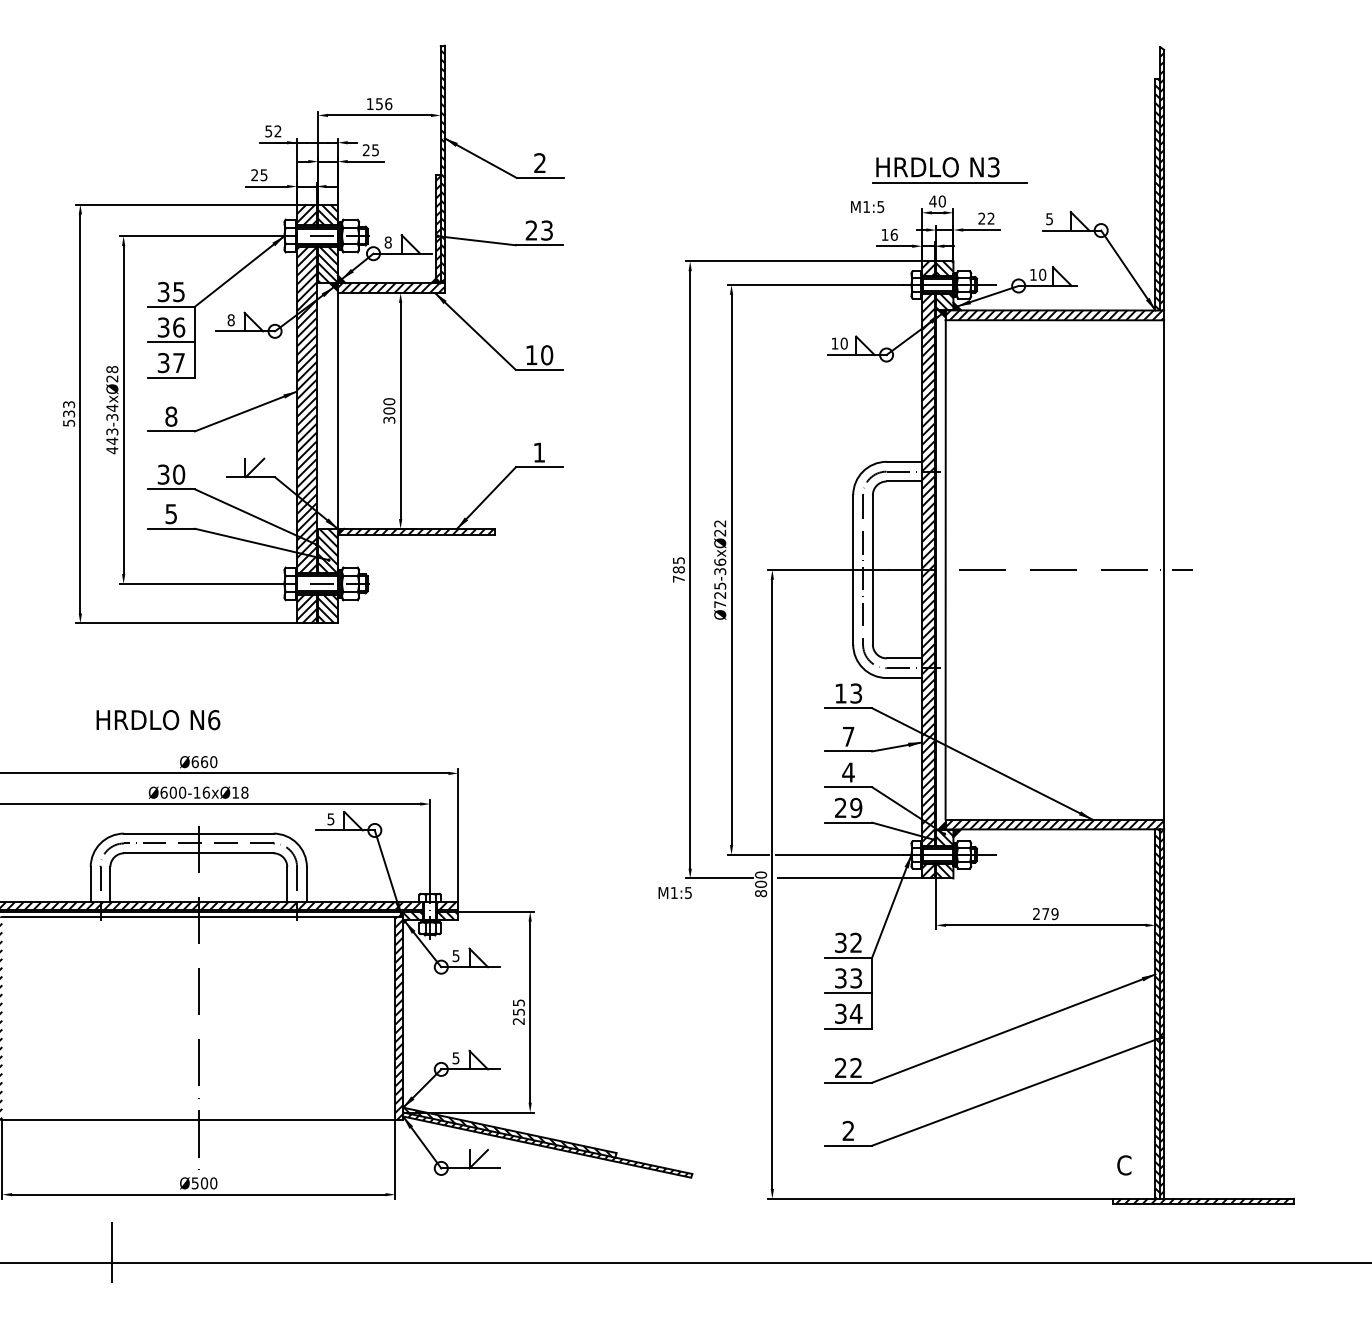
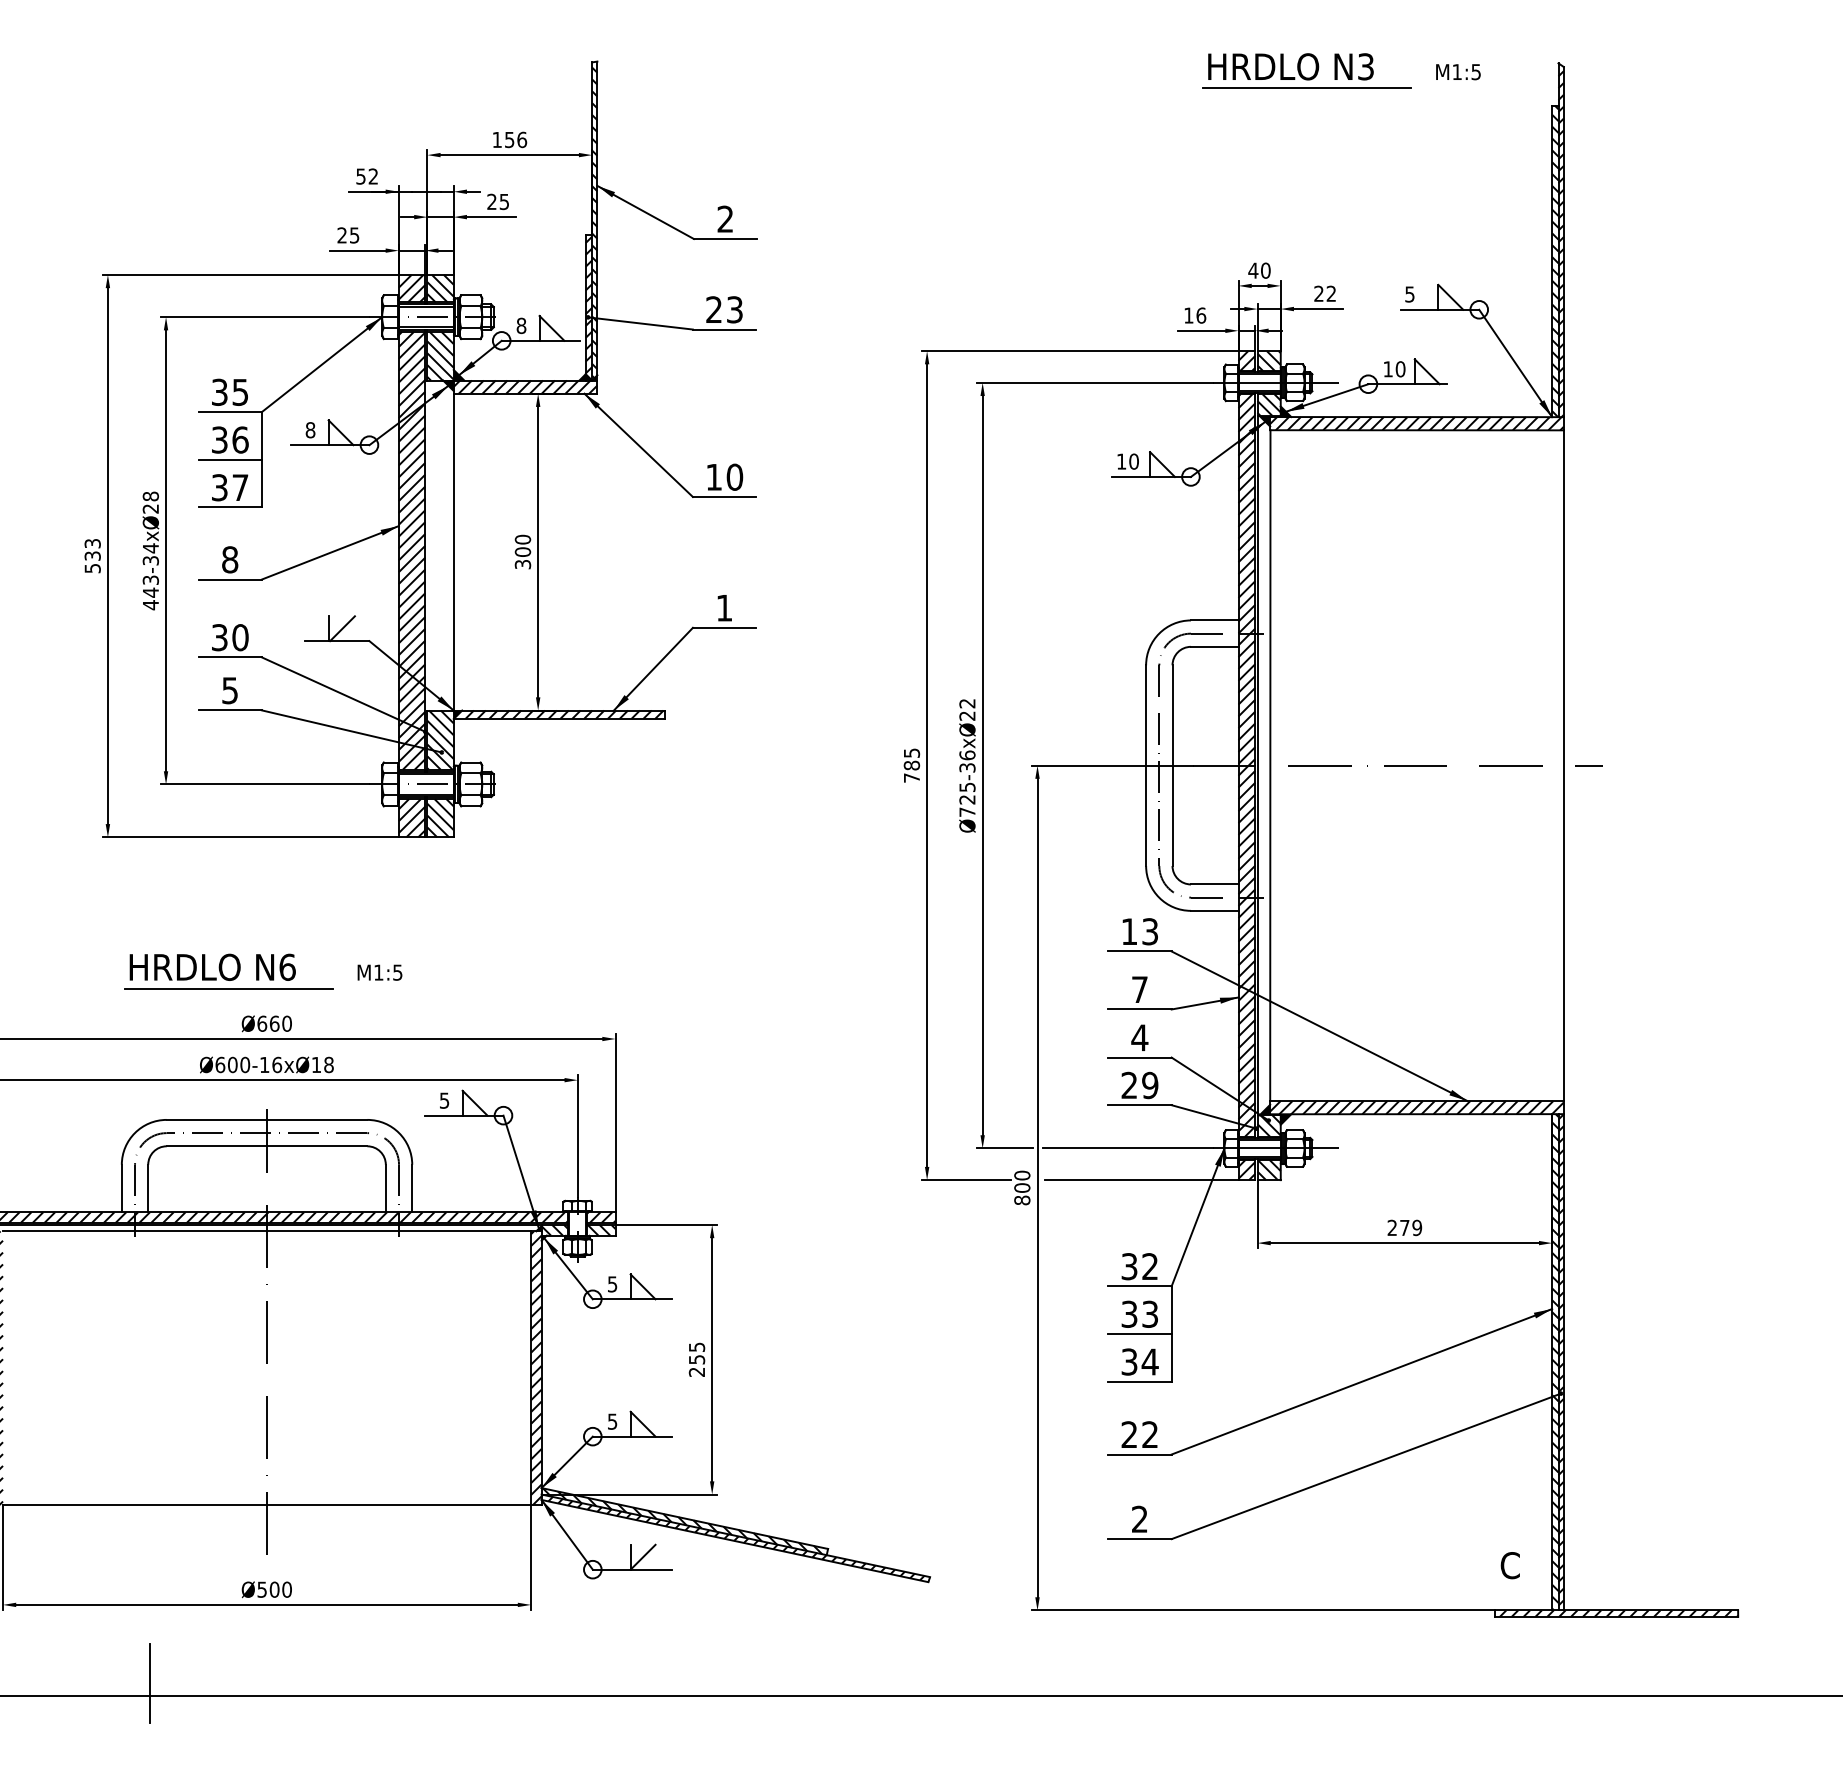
part: (949, 170) -> (1306, 70), moved
text: (867, 207) -> (1458, 72), moved
line: (170, 735) -> (228, 988), added
text: (674, 892) -> (379, 972), moved

